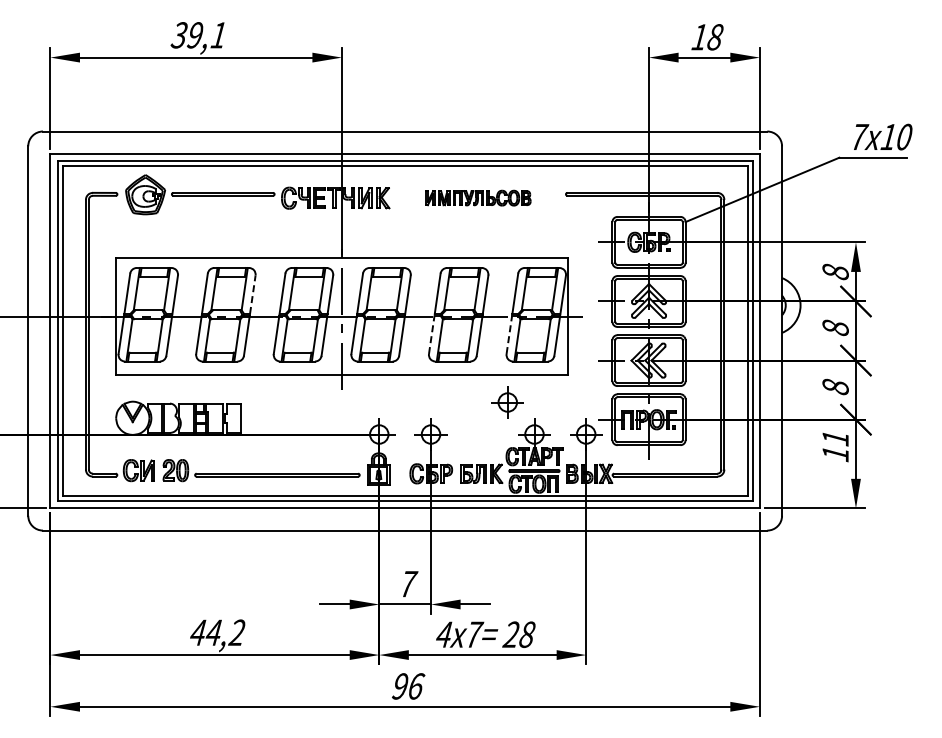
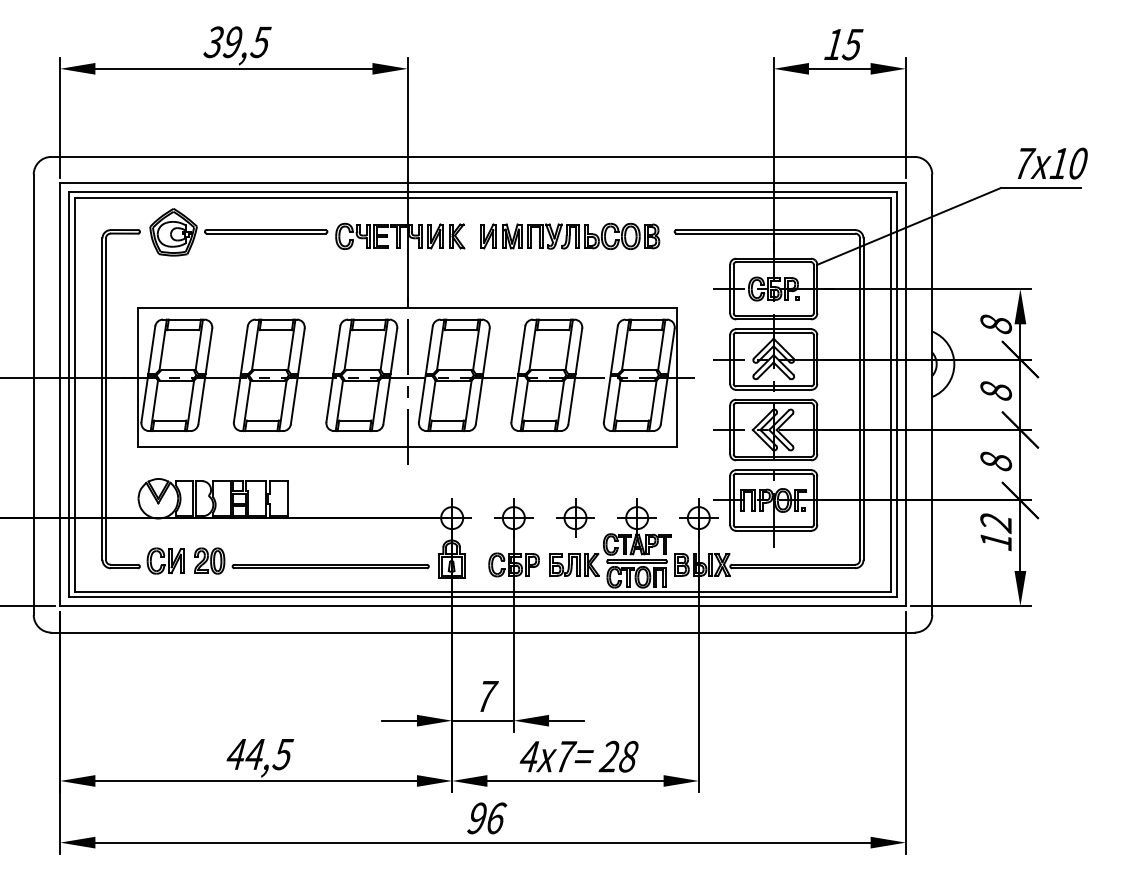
text: (218, 35) -> (260, 42), 39,1 -> 39,5
text: (715, 37) -> (852, 44), 18 -> 15
part: (478, 197) -> (570, 235), size x1.43
line: (252, 294) -> (301, 351), dashed -> solid
line: (431, 334) -> (514, 398), dashed -> solid
line: (509, 334) -> (607, 398), dashed -> solid
part: (507, 402) -> (575, 518), moved
text: (835, 438) -> (995, 522), 11 -> 12
text: (237, 632) -> (283, 754), 44,2 -> 44,5

